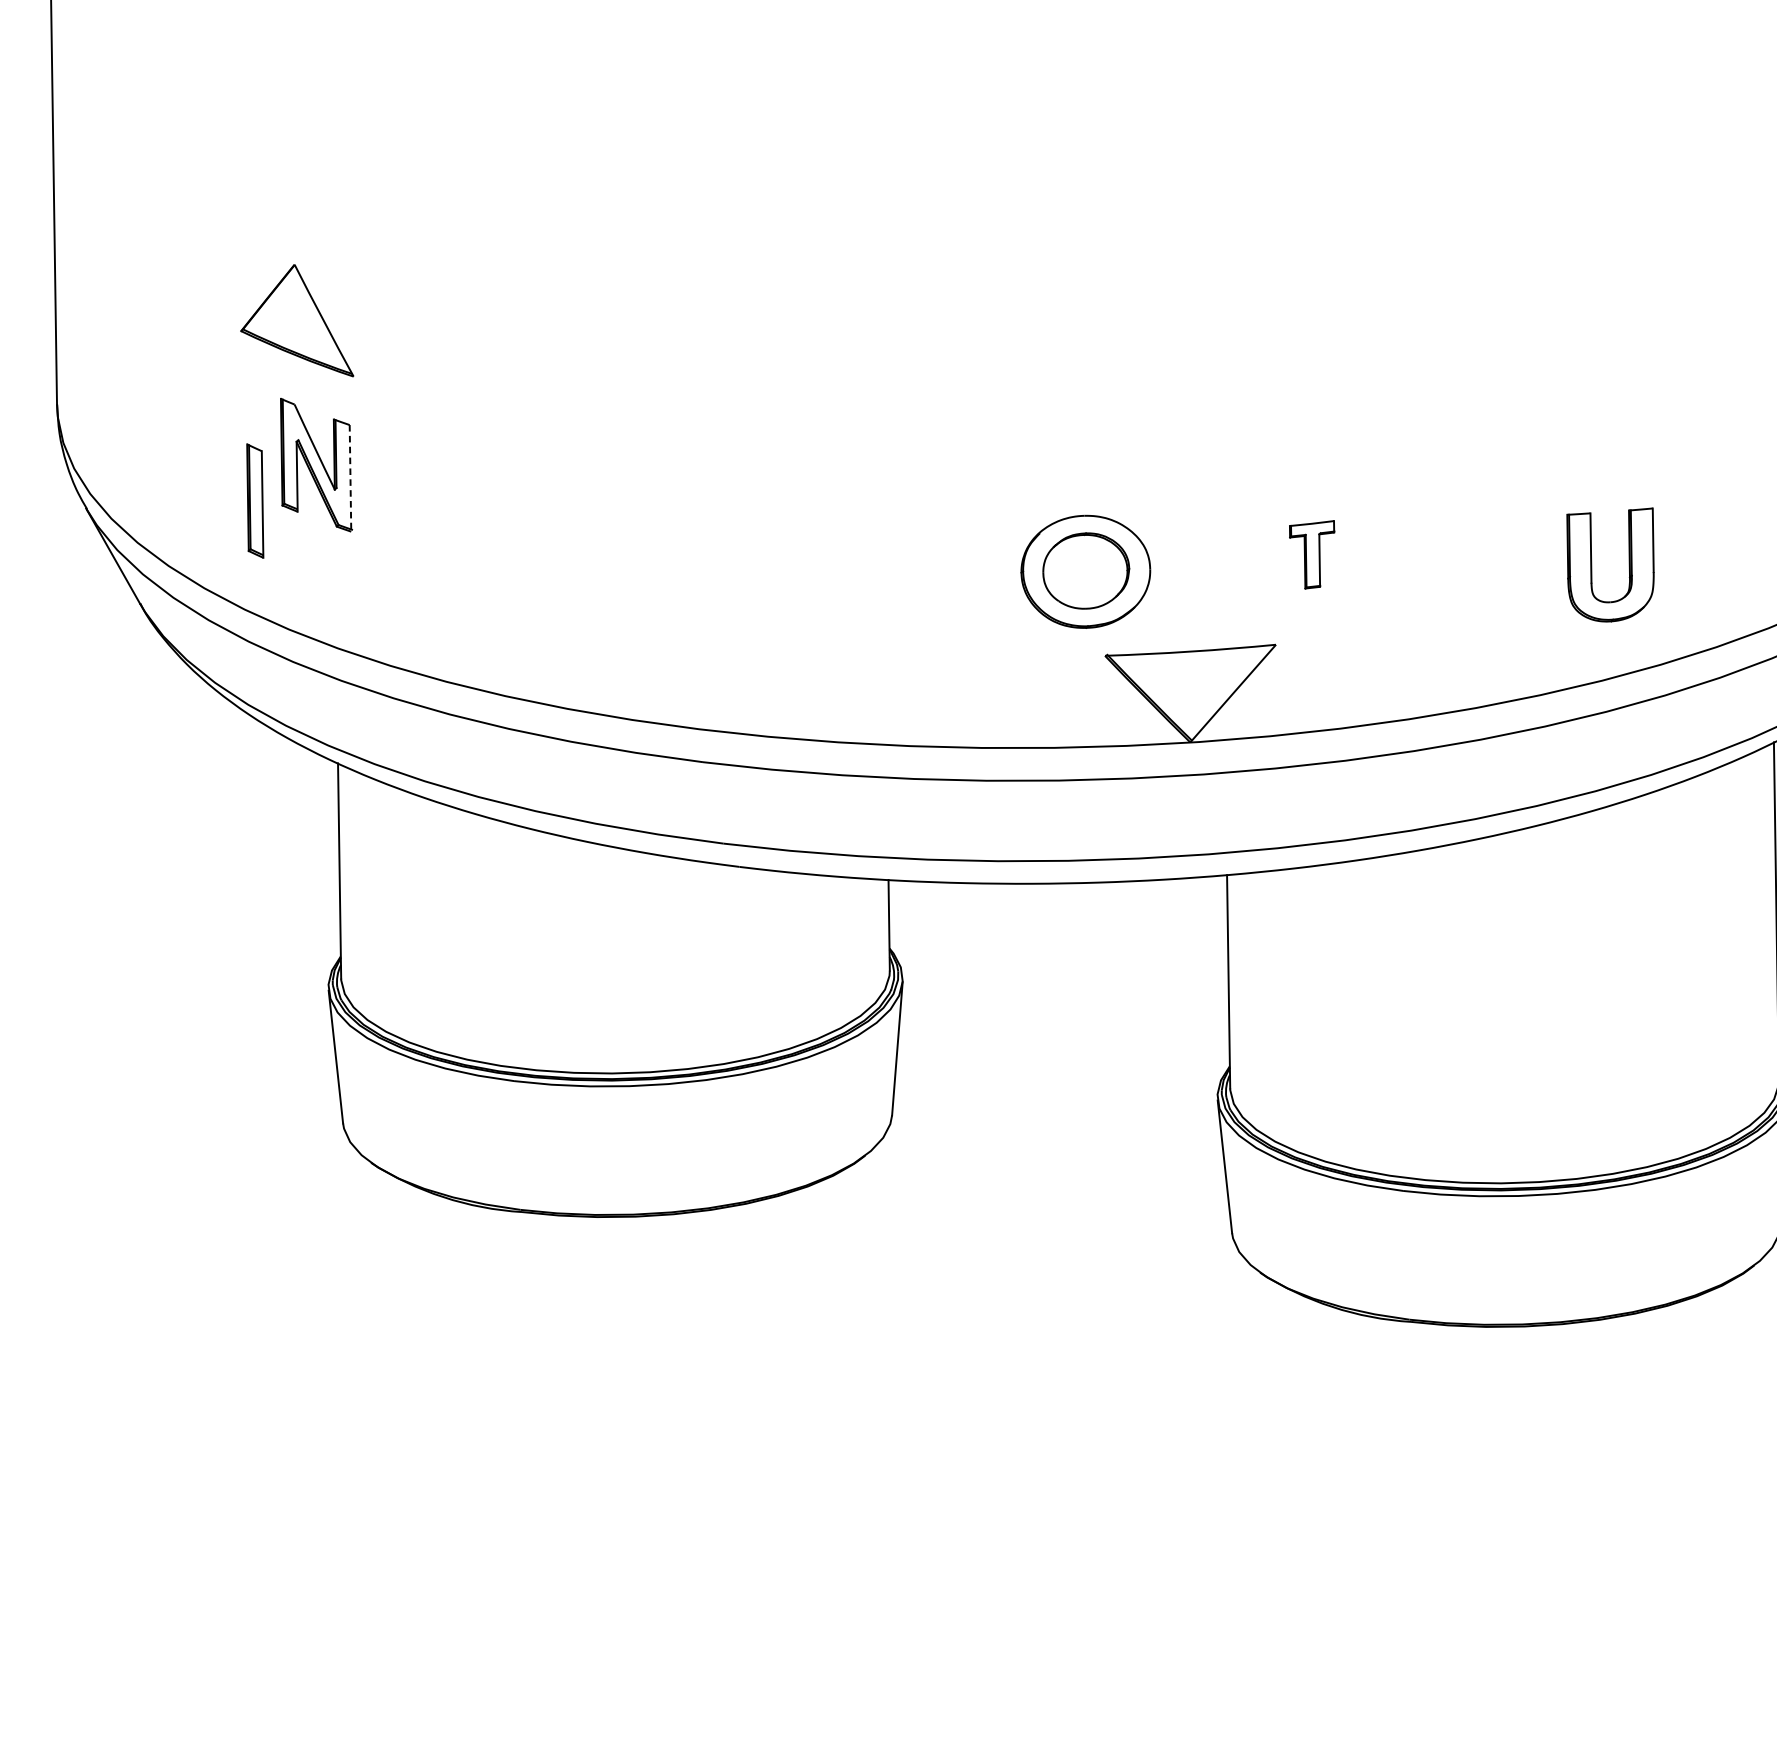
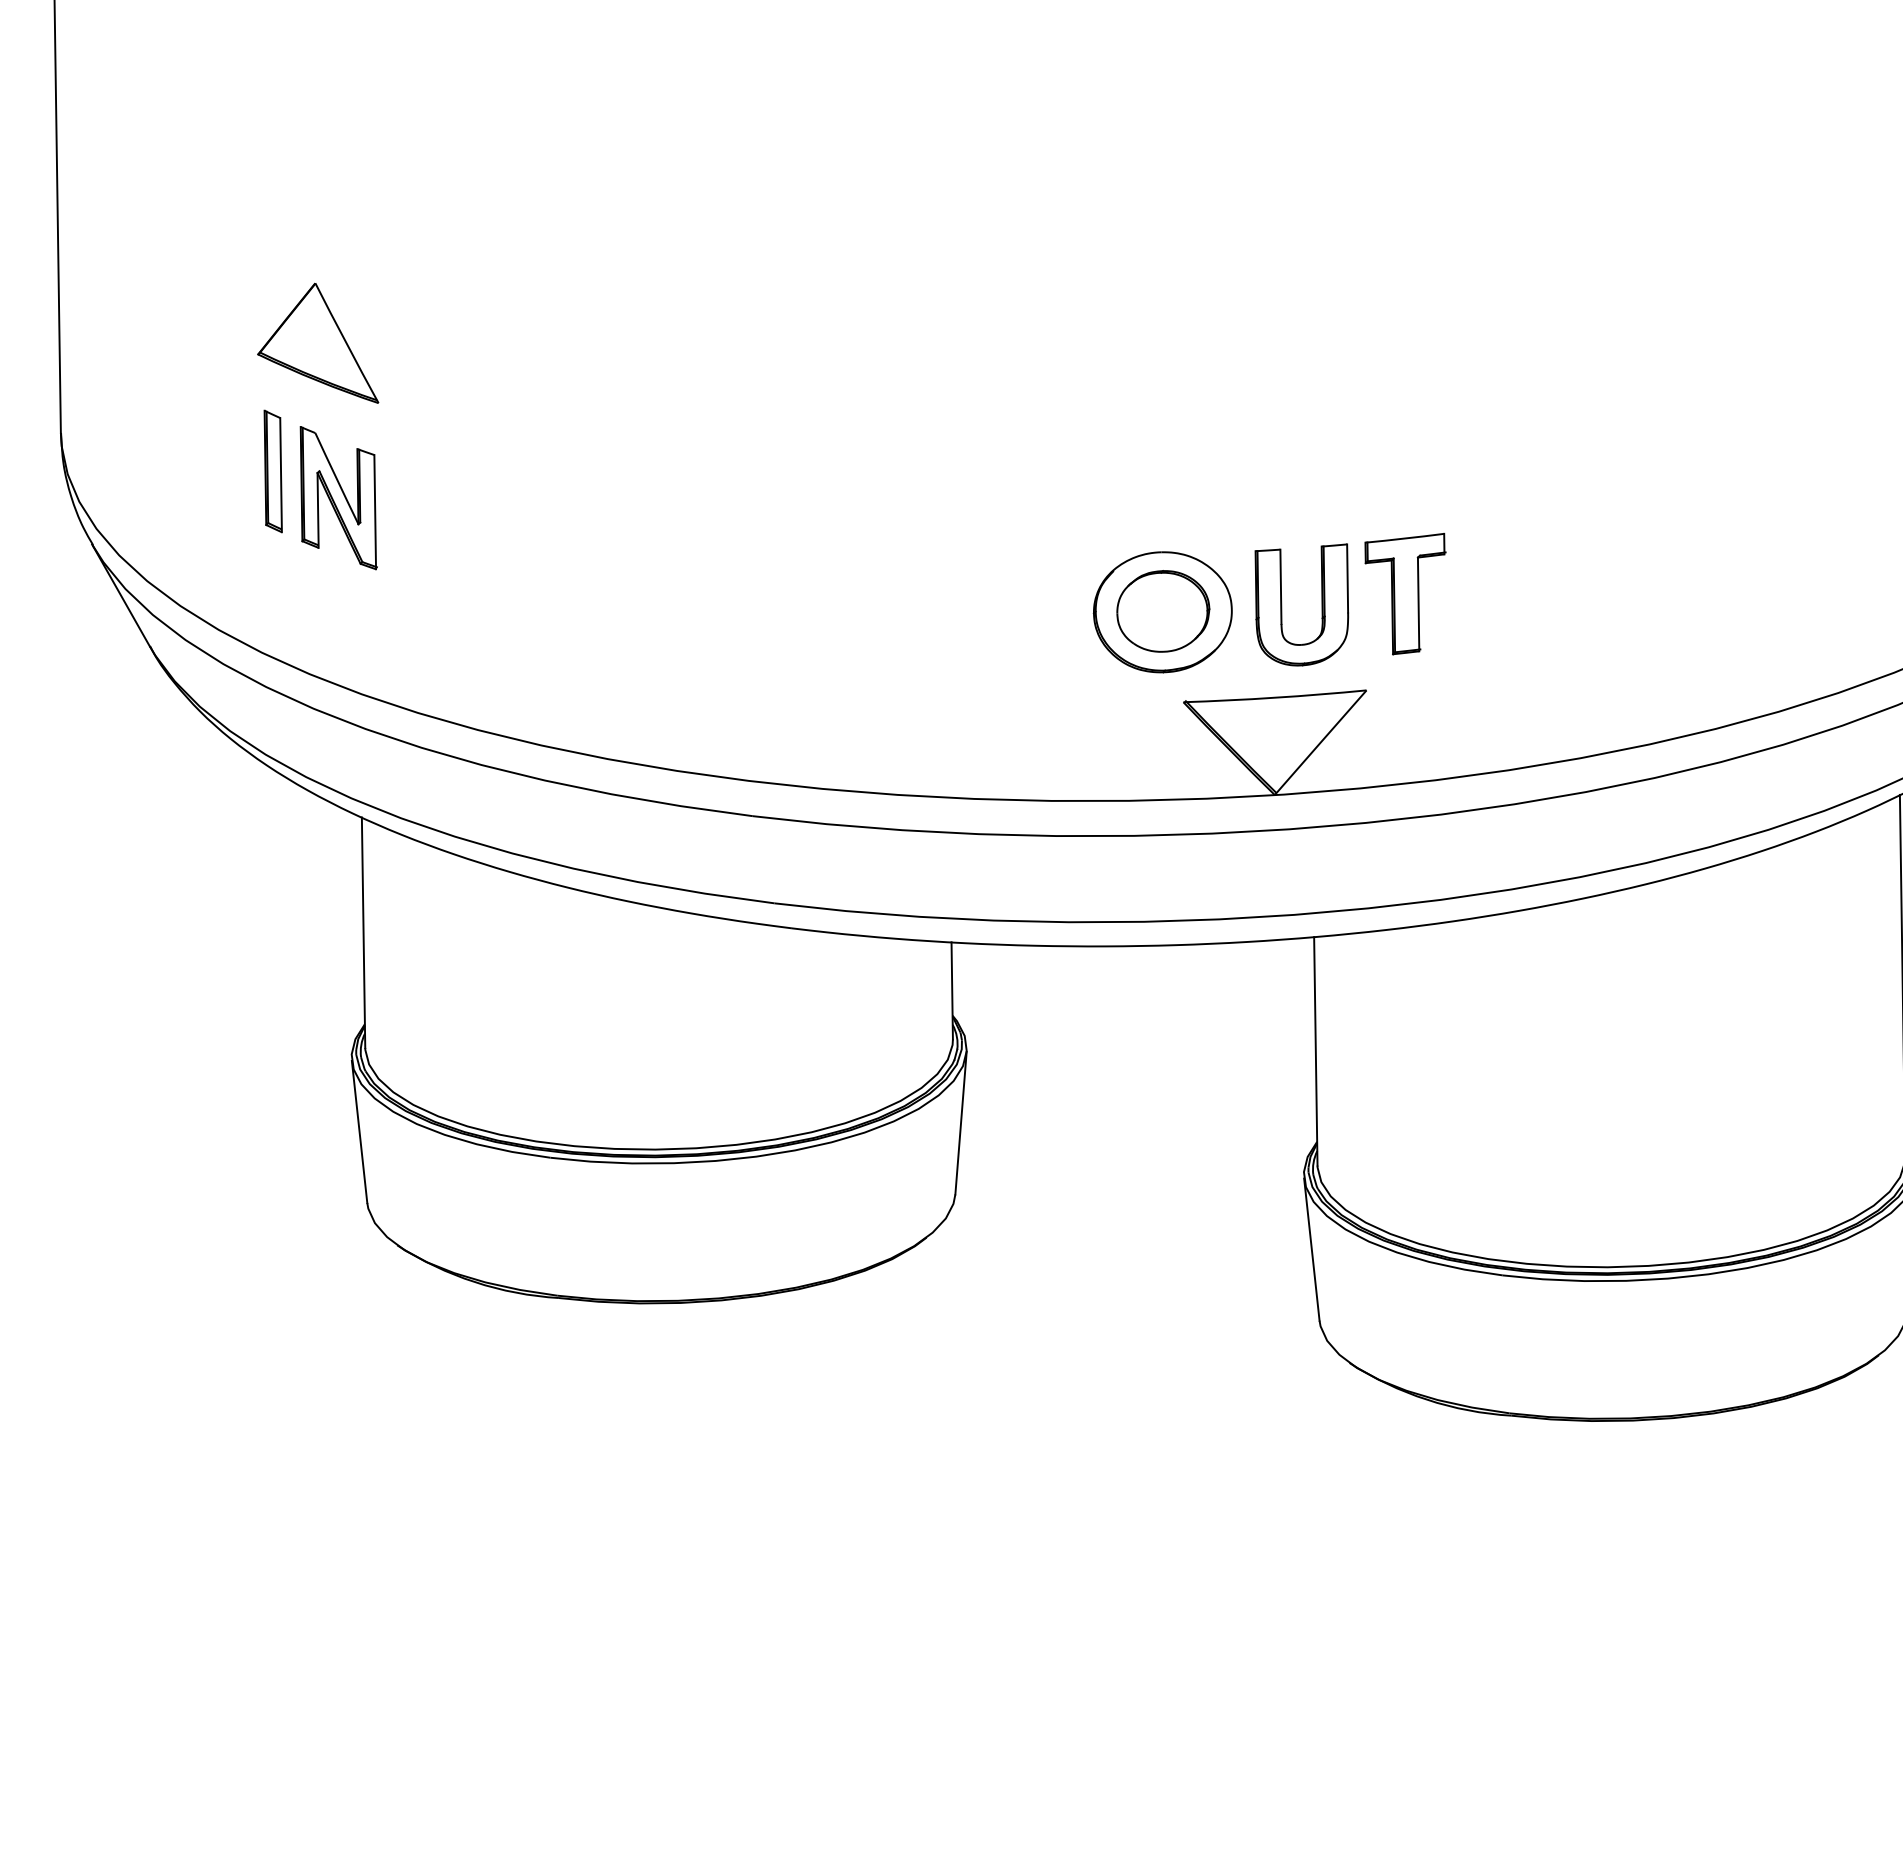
line: (350, 478) -> (375, 512), dashed -> solid
part: (254, 501) -> (272, 471), moved
part: (1312, 554) -> (1405, 593), size x1.67
part: (1592, 564) -> (1282, 604), moved

